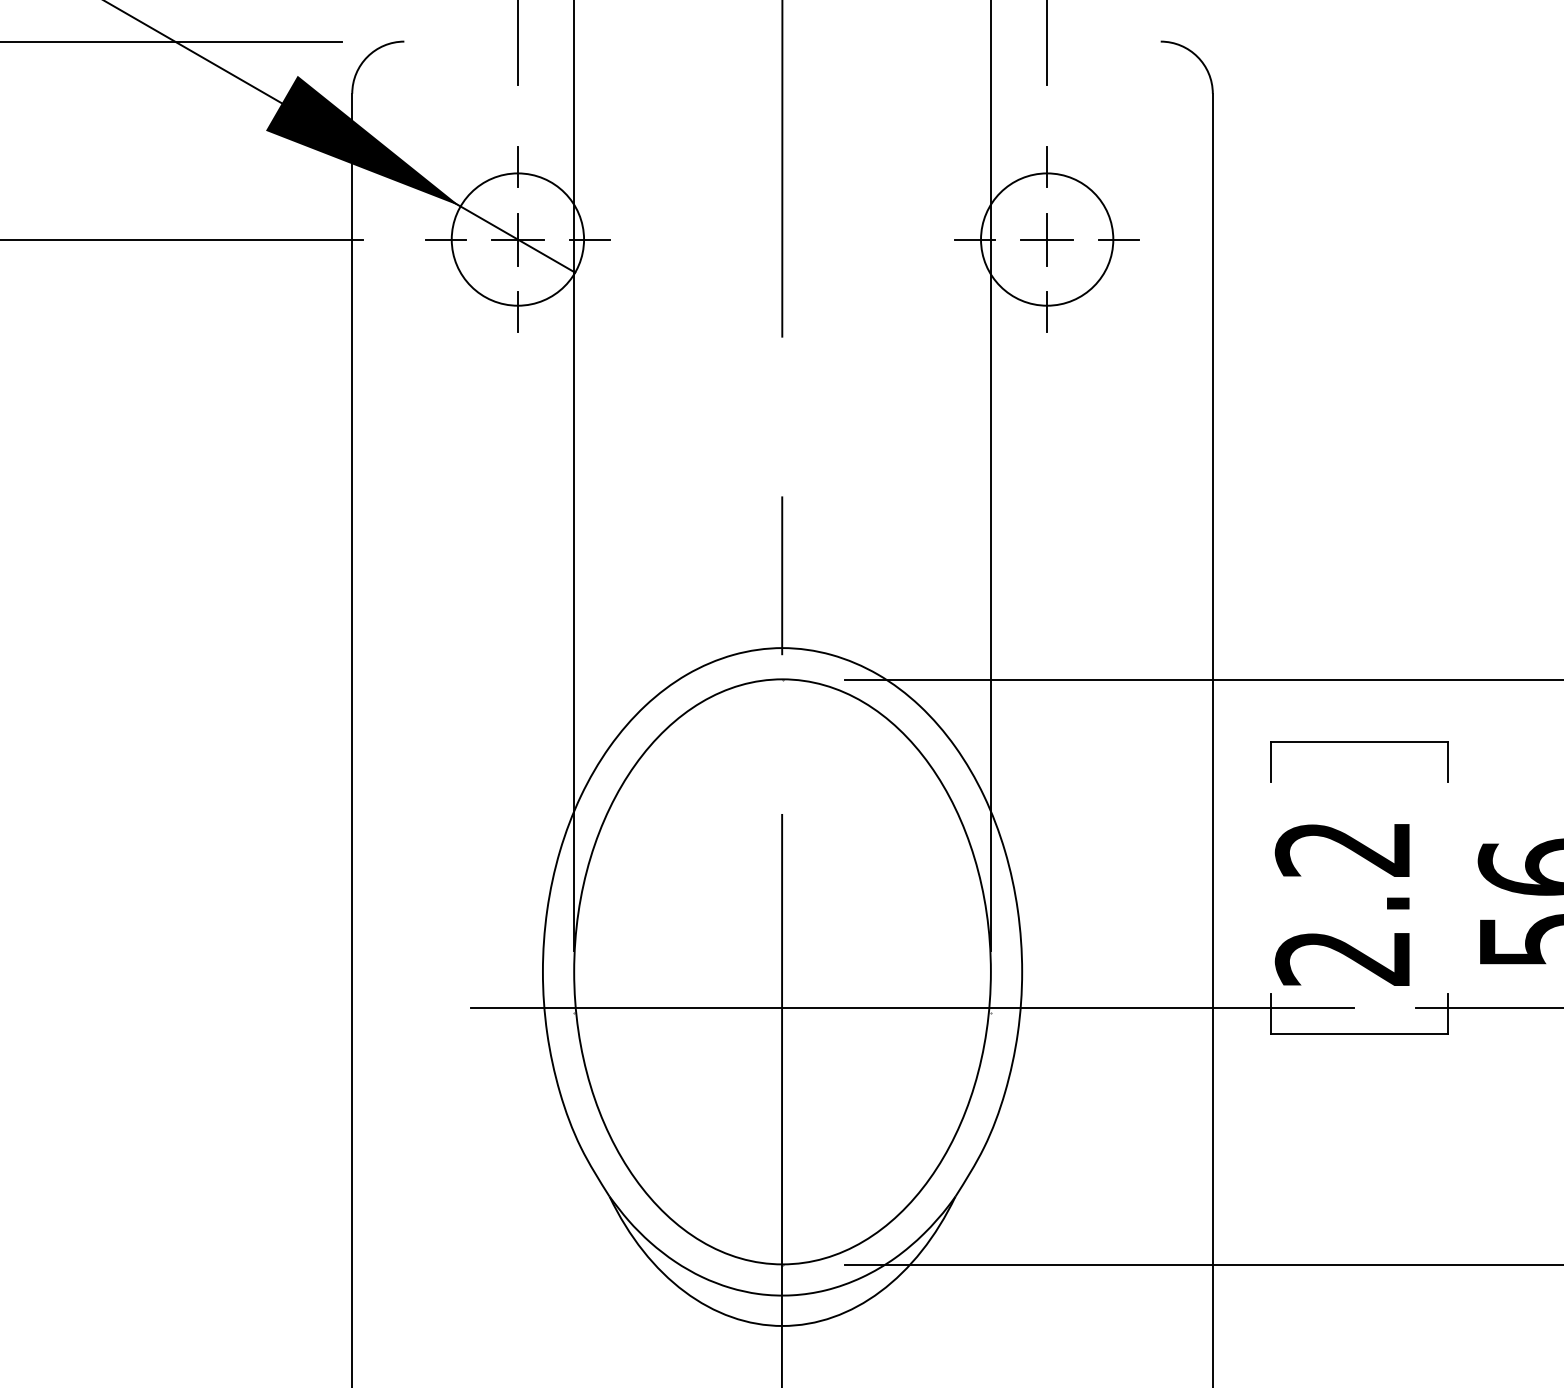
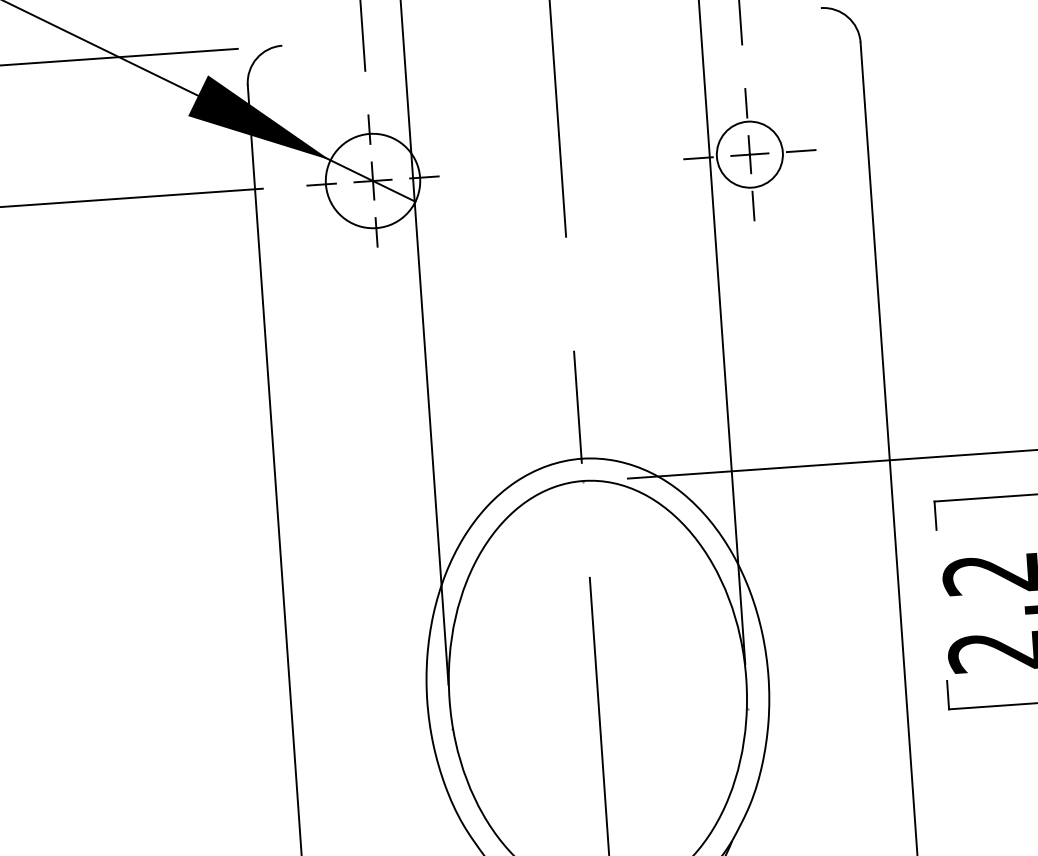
circle: (1047, 239) -> (750, 154), size x0.7
line: (911, 1008) -> (691, 708), removed

